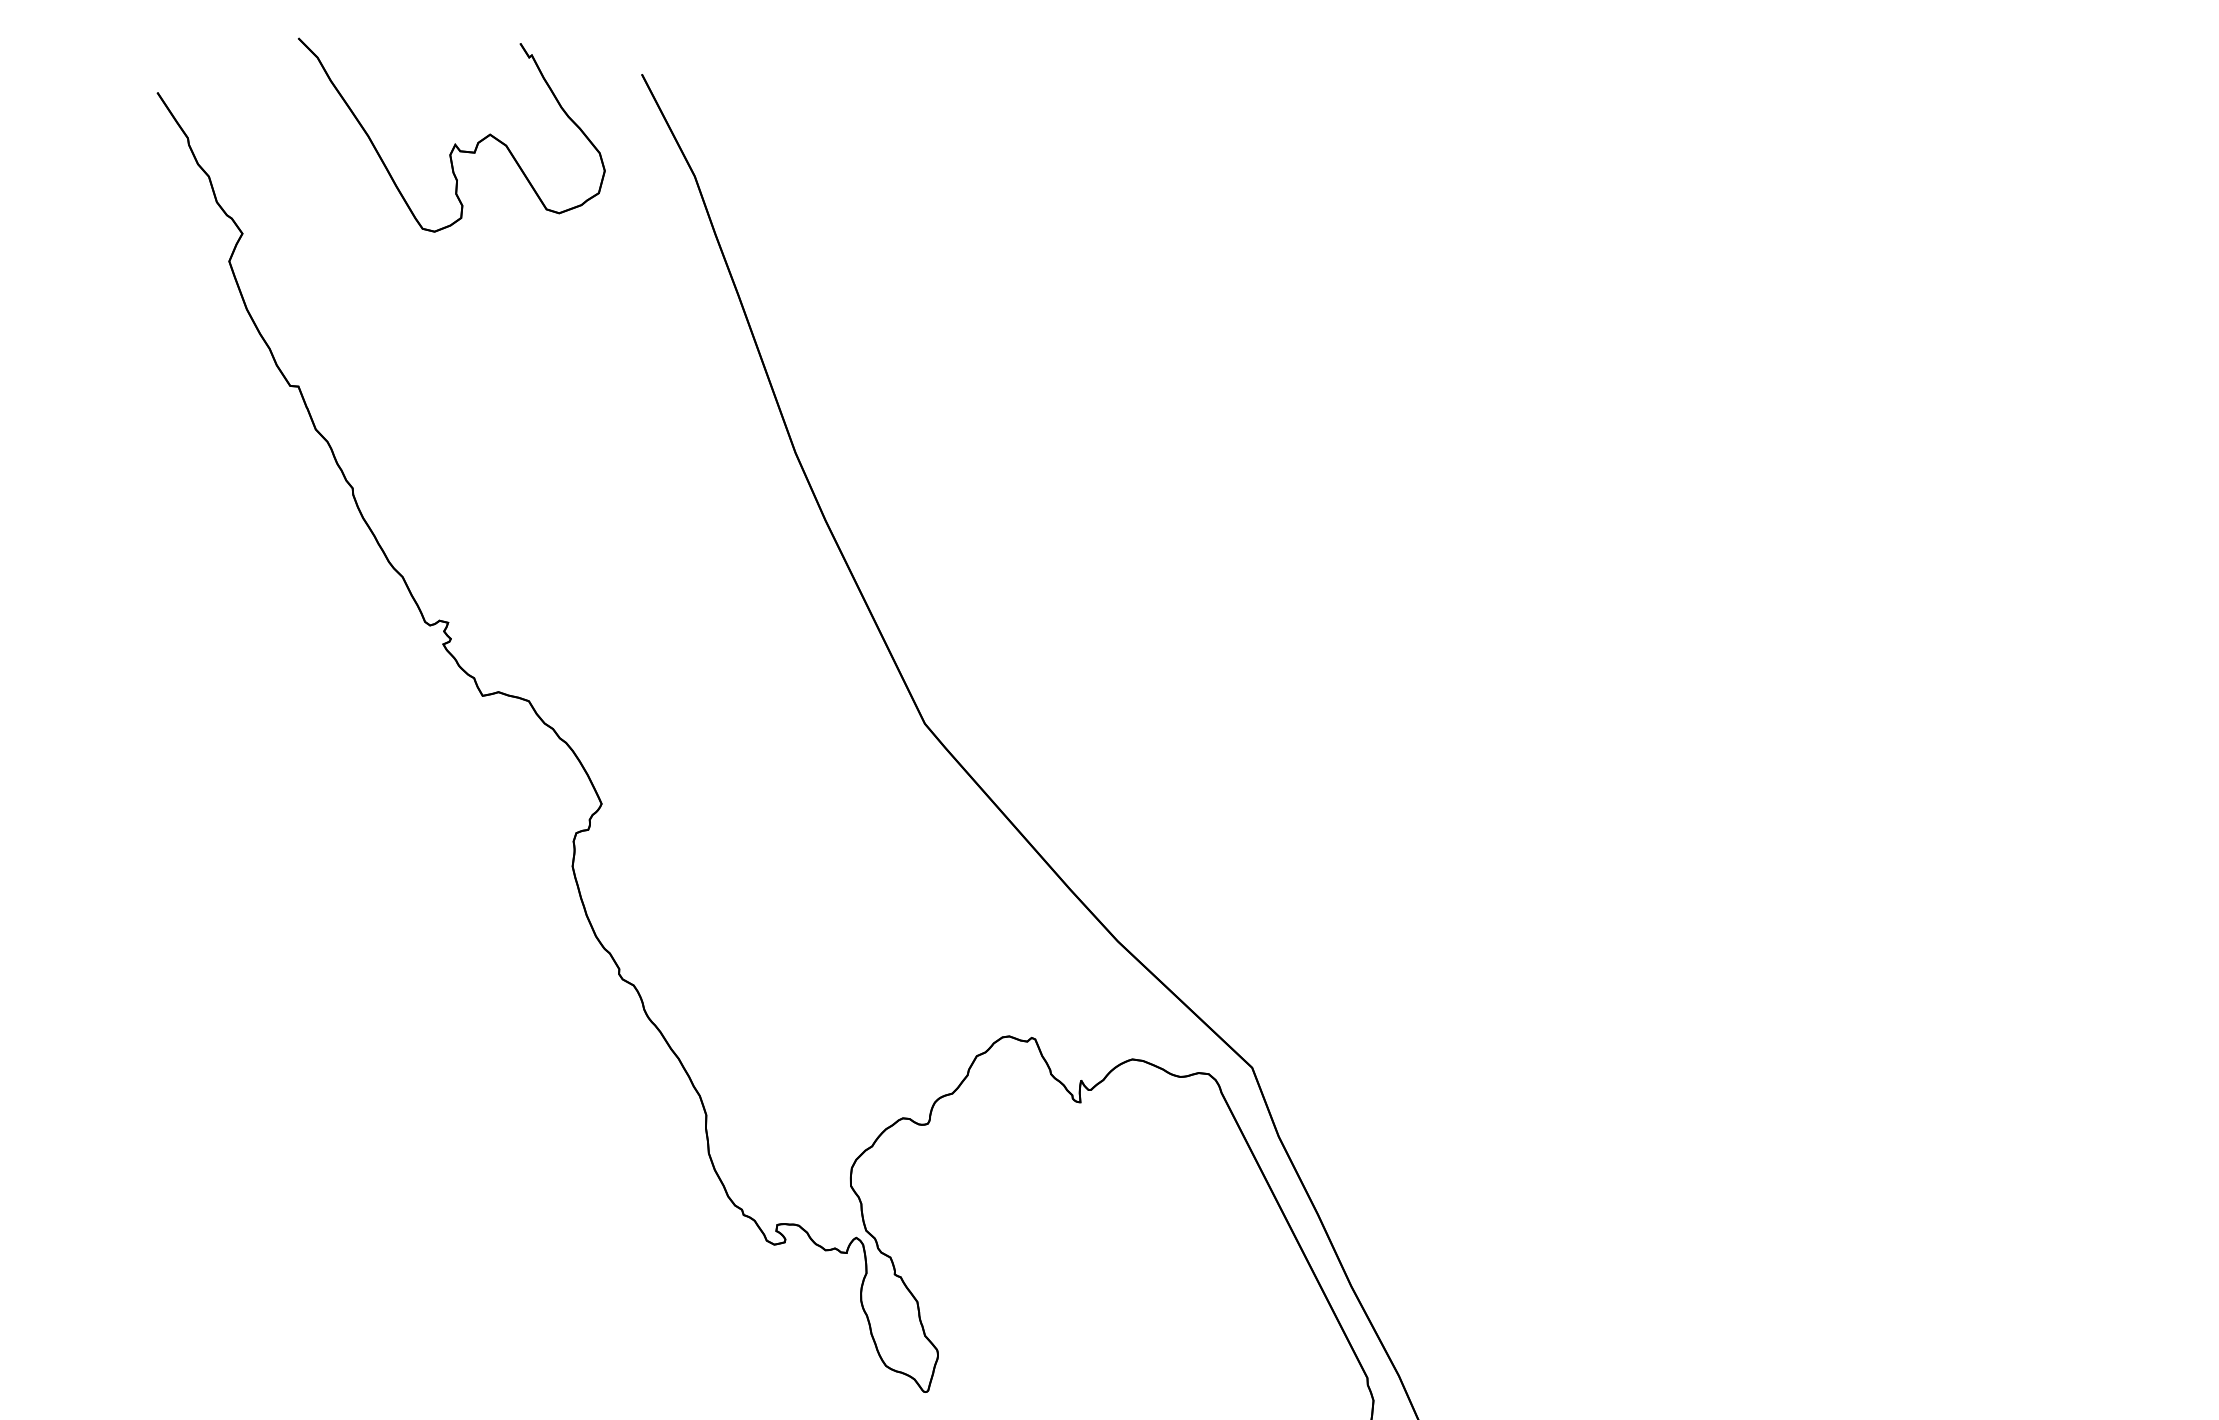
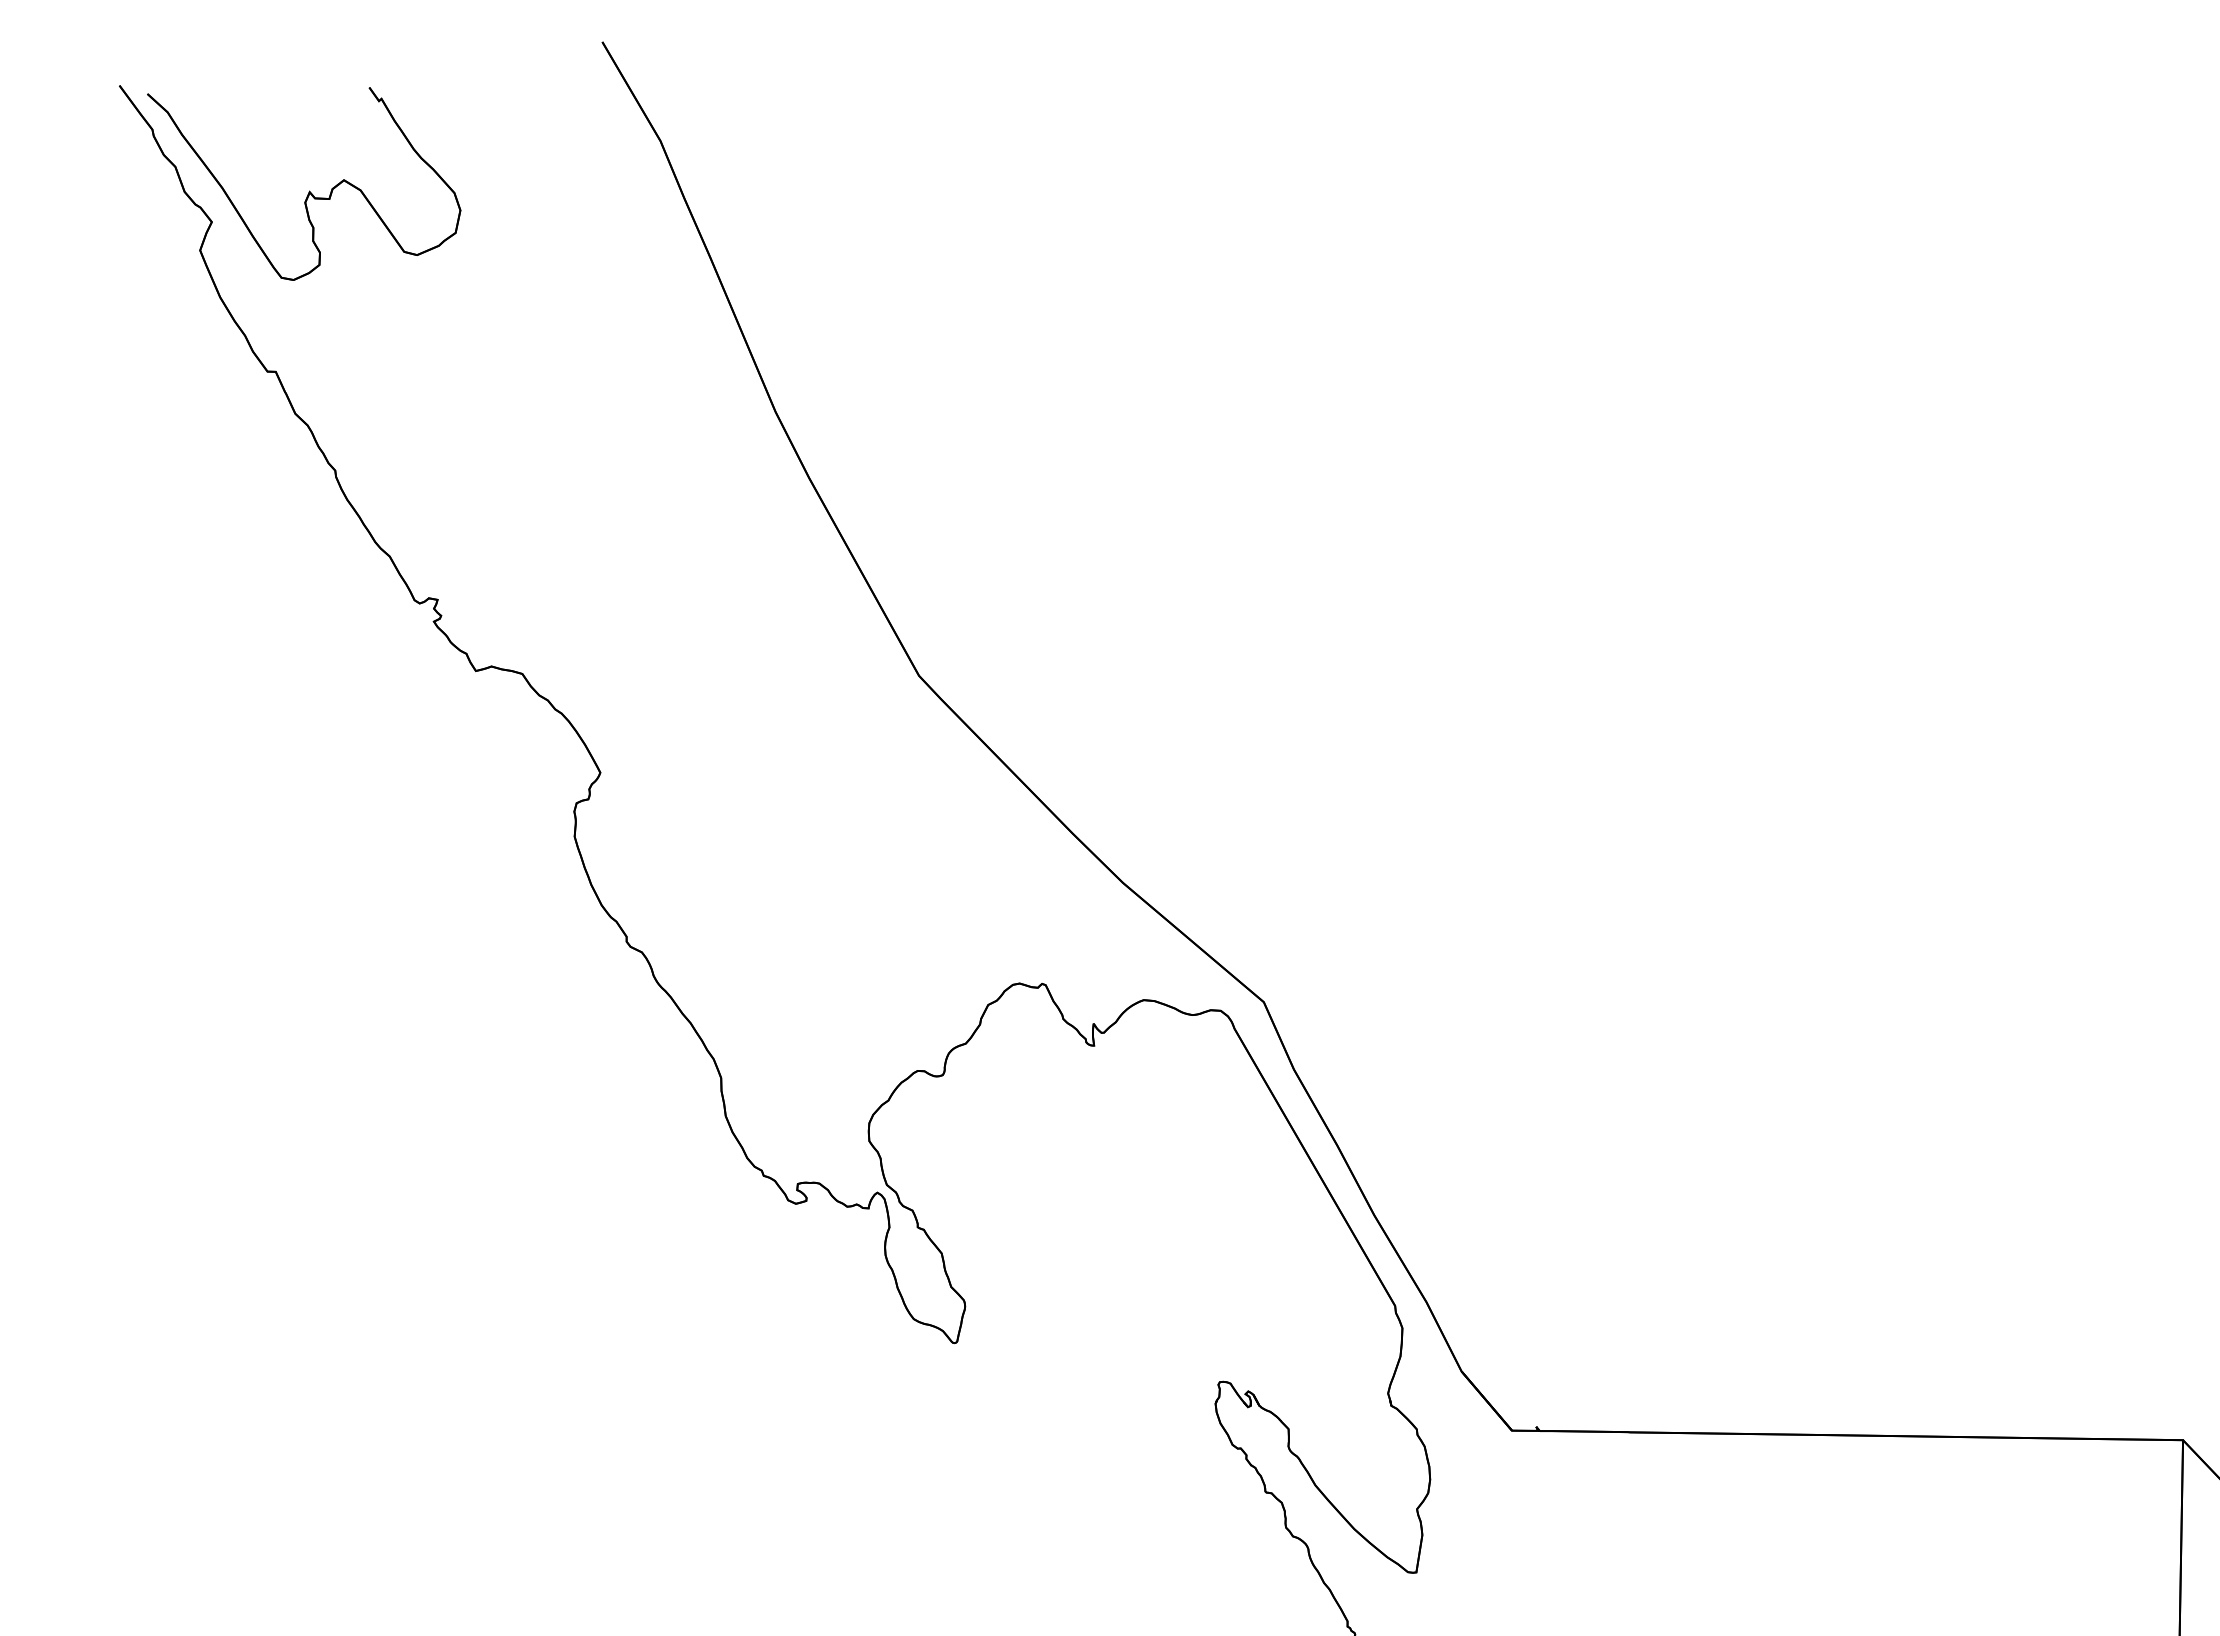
part: (455, 143) -> (309, 190), moved

